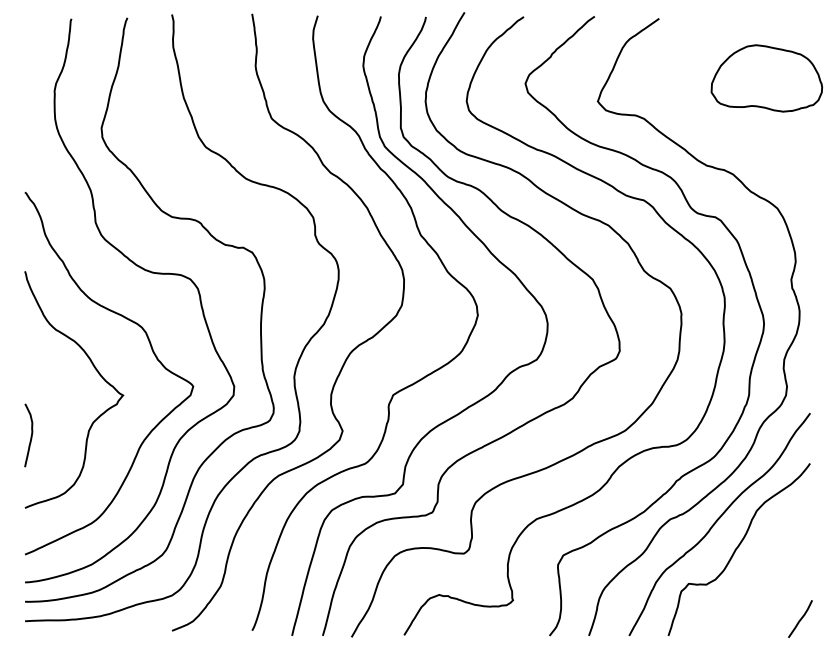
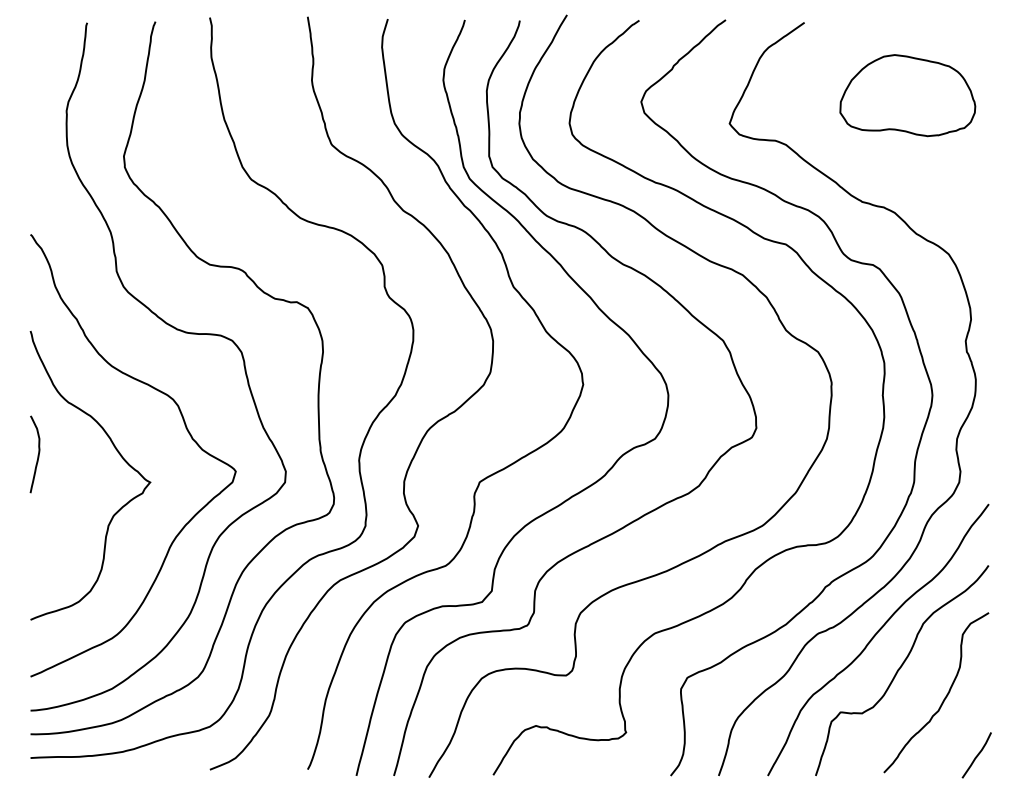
part: (766, 78) -> (907, 95), moved
curve: (30, 436) -> (37, 455), moved
curve: (772, 573) -> (942, 699), added

